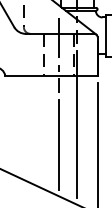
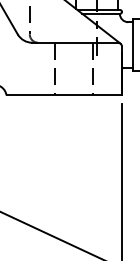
line: (58, 55) -> (73, 69), removed
line: (77, 124) -> (96, 156), removed
line: (58, 144) -> (73, 181), removed

